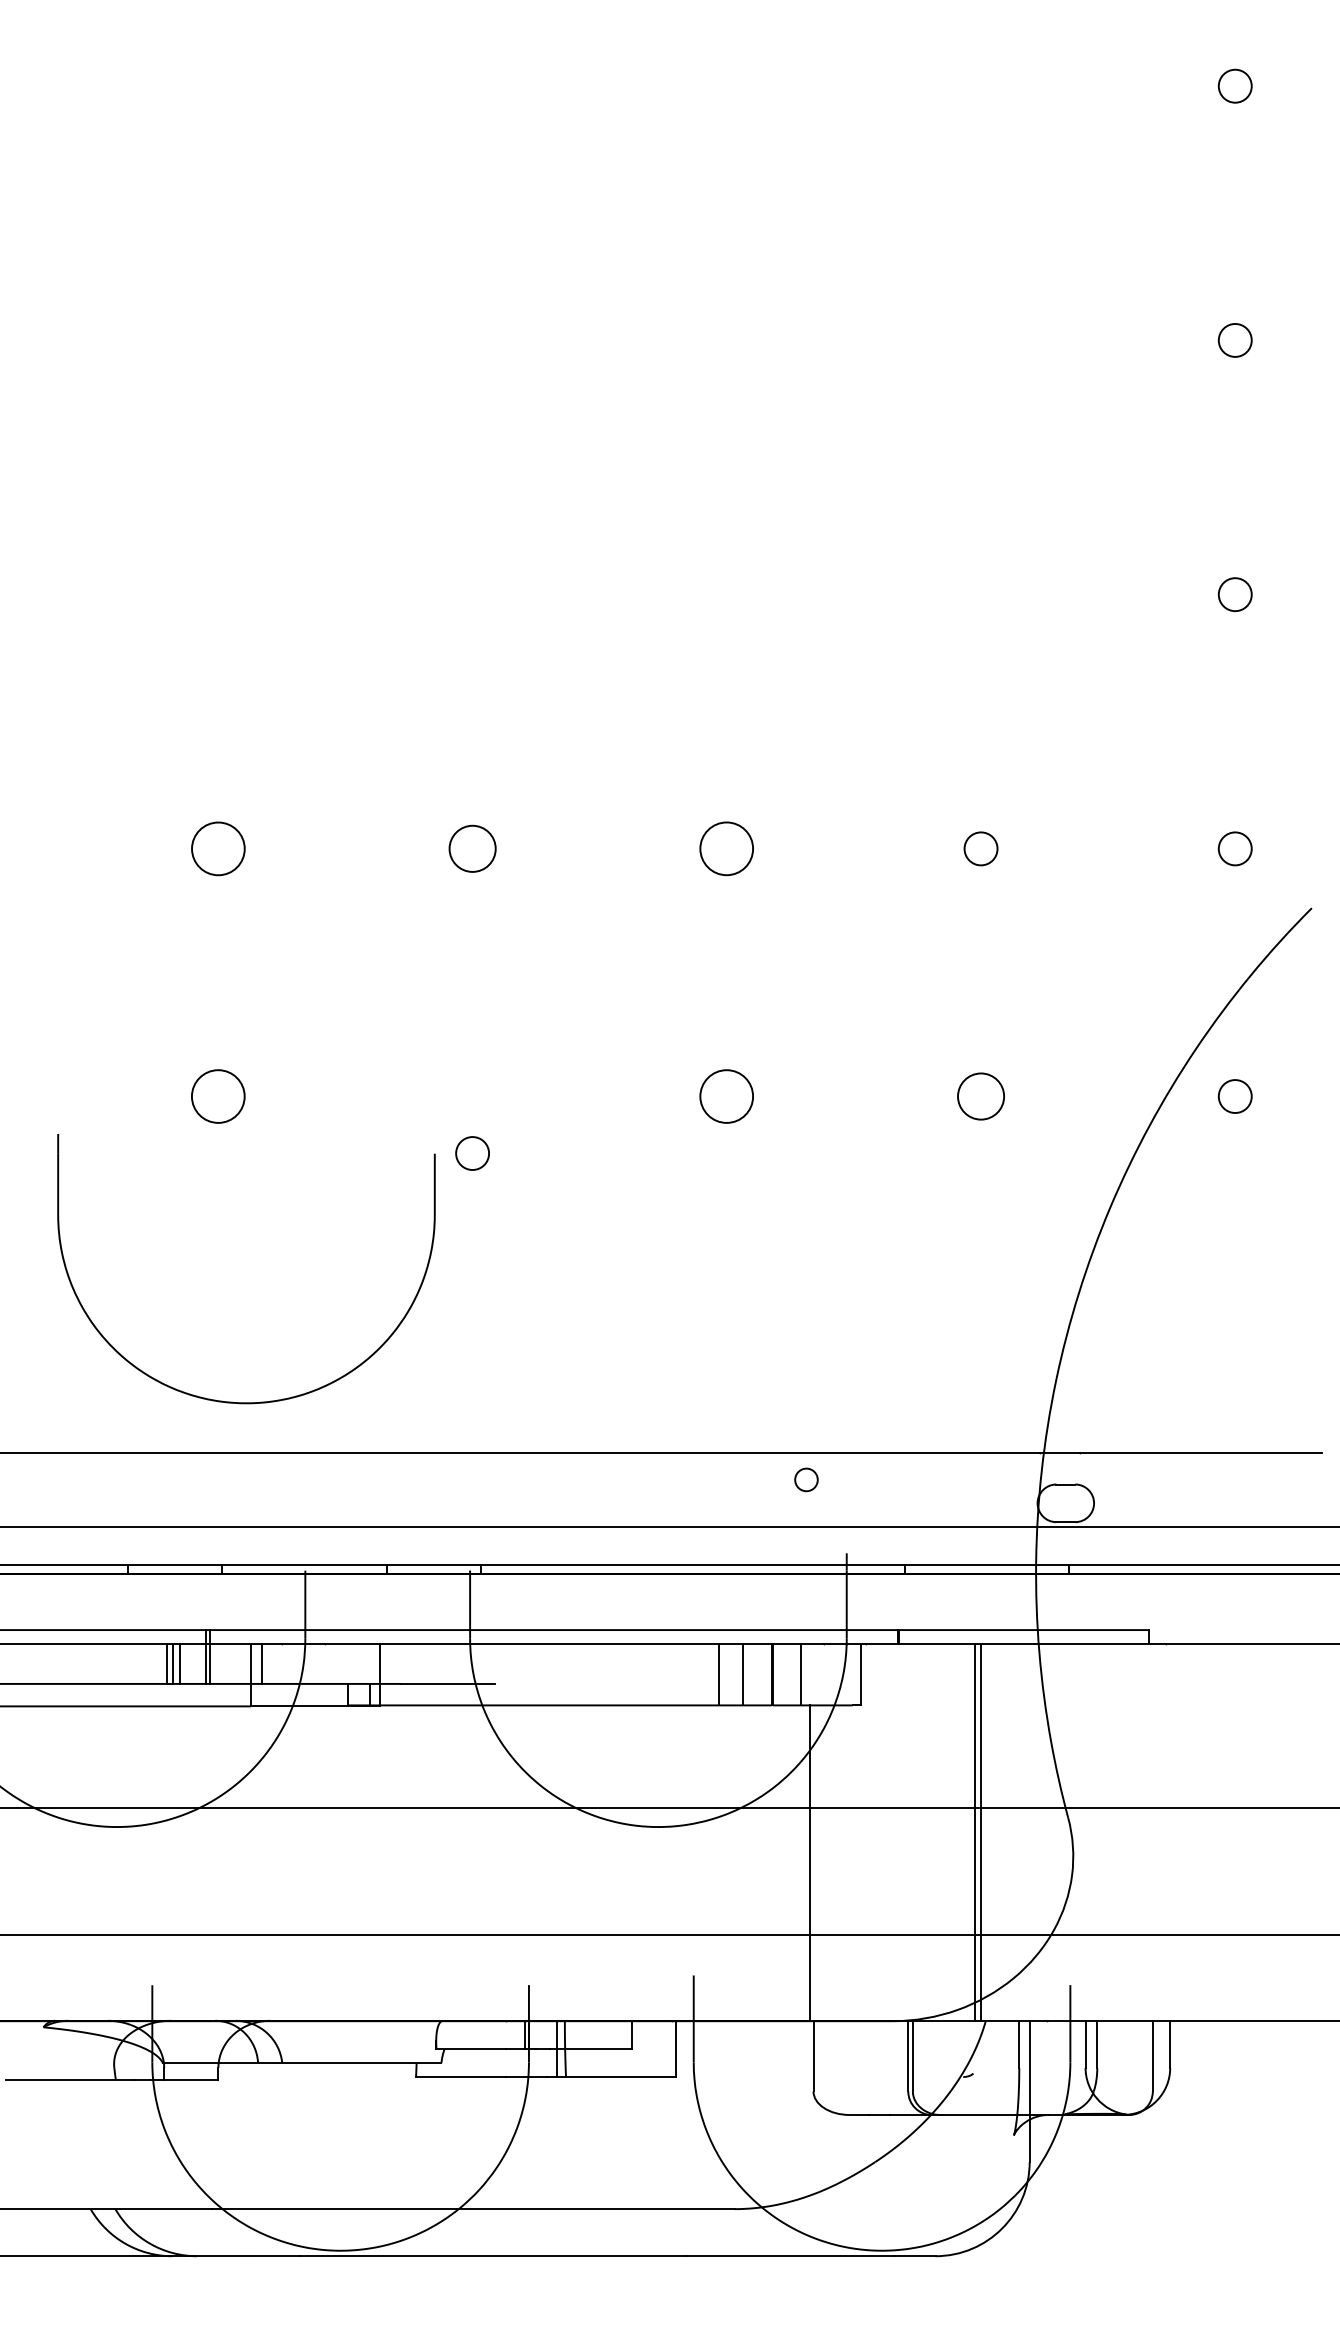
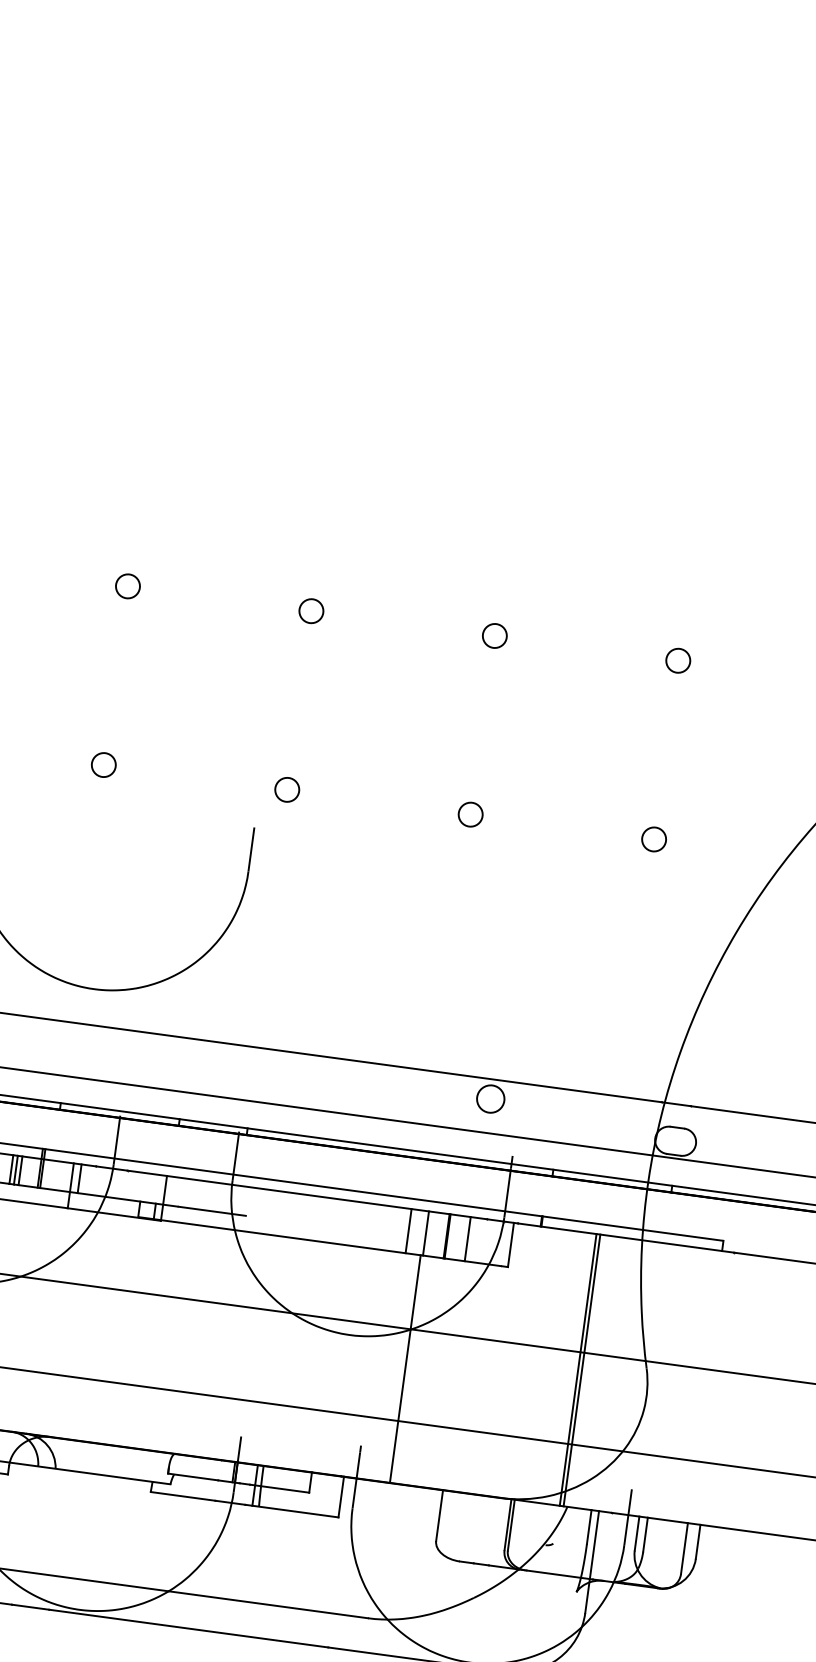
circle: (217, 848) -> (127, 586), size x0.62
circle: (472, 848) -> (311, 610), size x0.71
circle: (726, 848) -> (494, 635), size x0.62
circle: (218, 1096) -> (103, 765), size x0.62
circle: (726, 1096) -> (470, 814), size x0.62
circle: (980, 1096) -> (653, 839), size x0.71
circle: (472, 1153) -> (287, 789), moved
circle: (806, 1479) -> (490, 1098), size x1.67
line: (809, 1862) -> (405, 1368), moved

